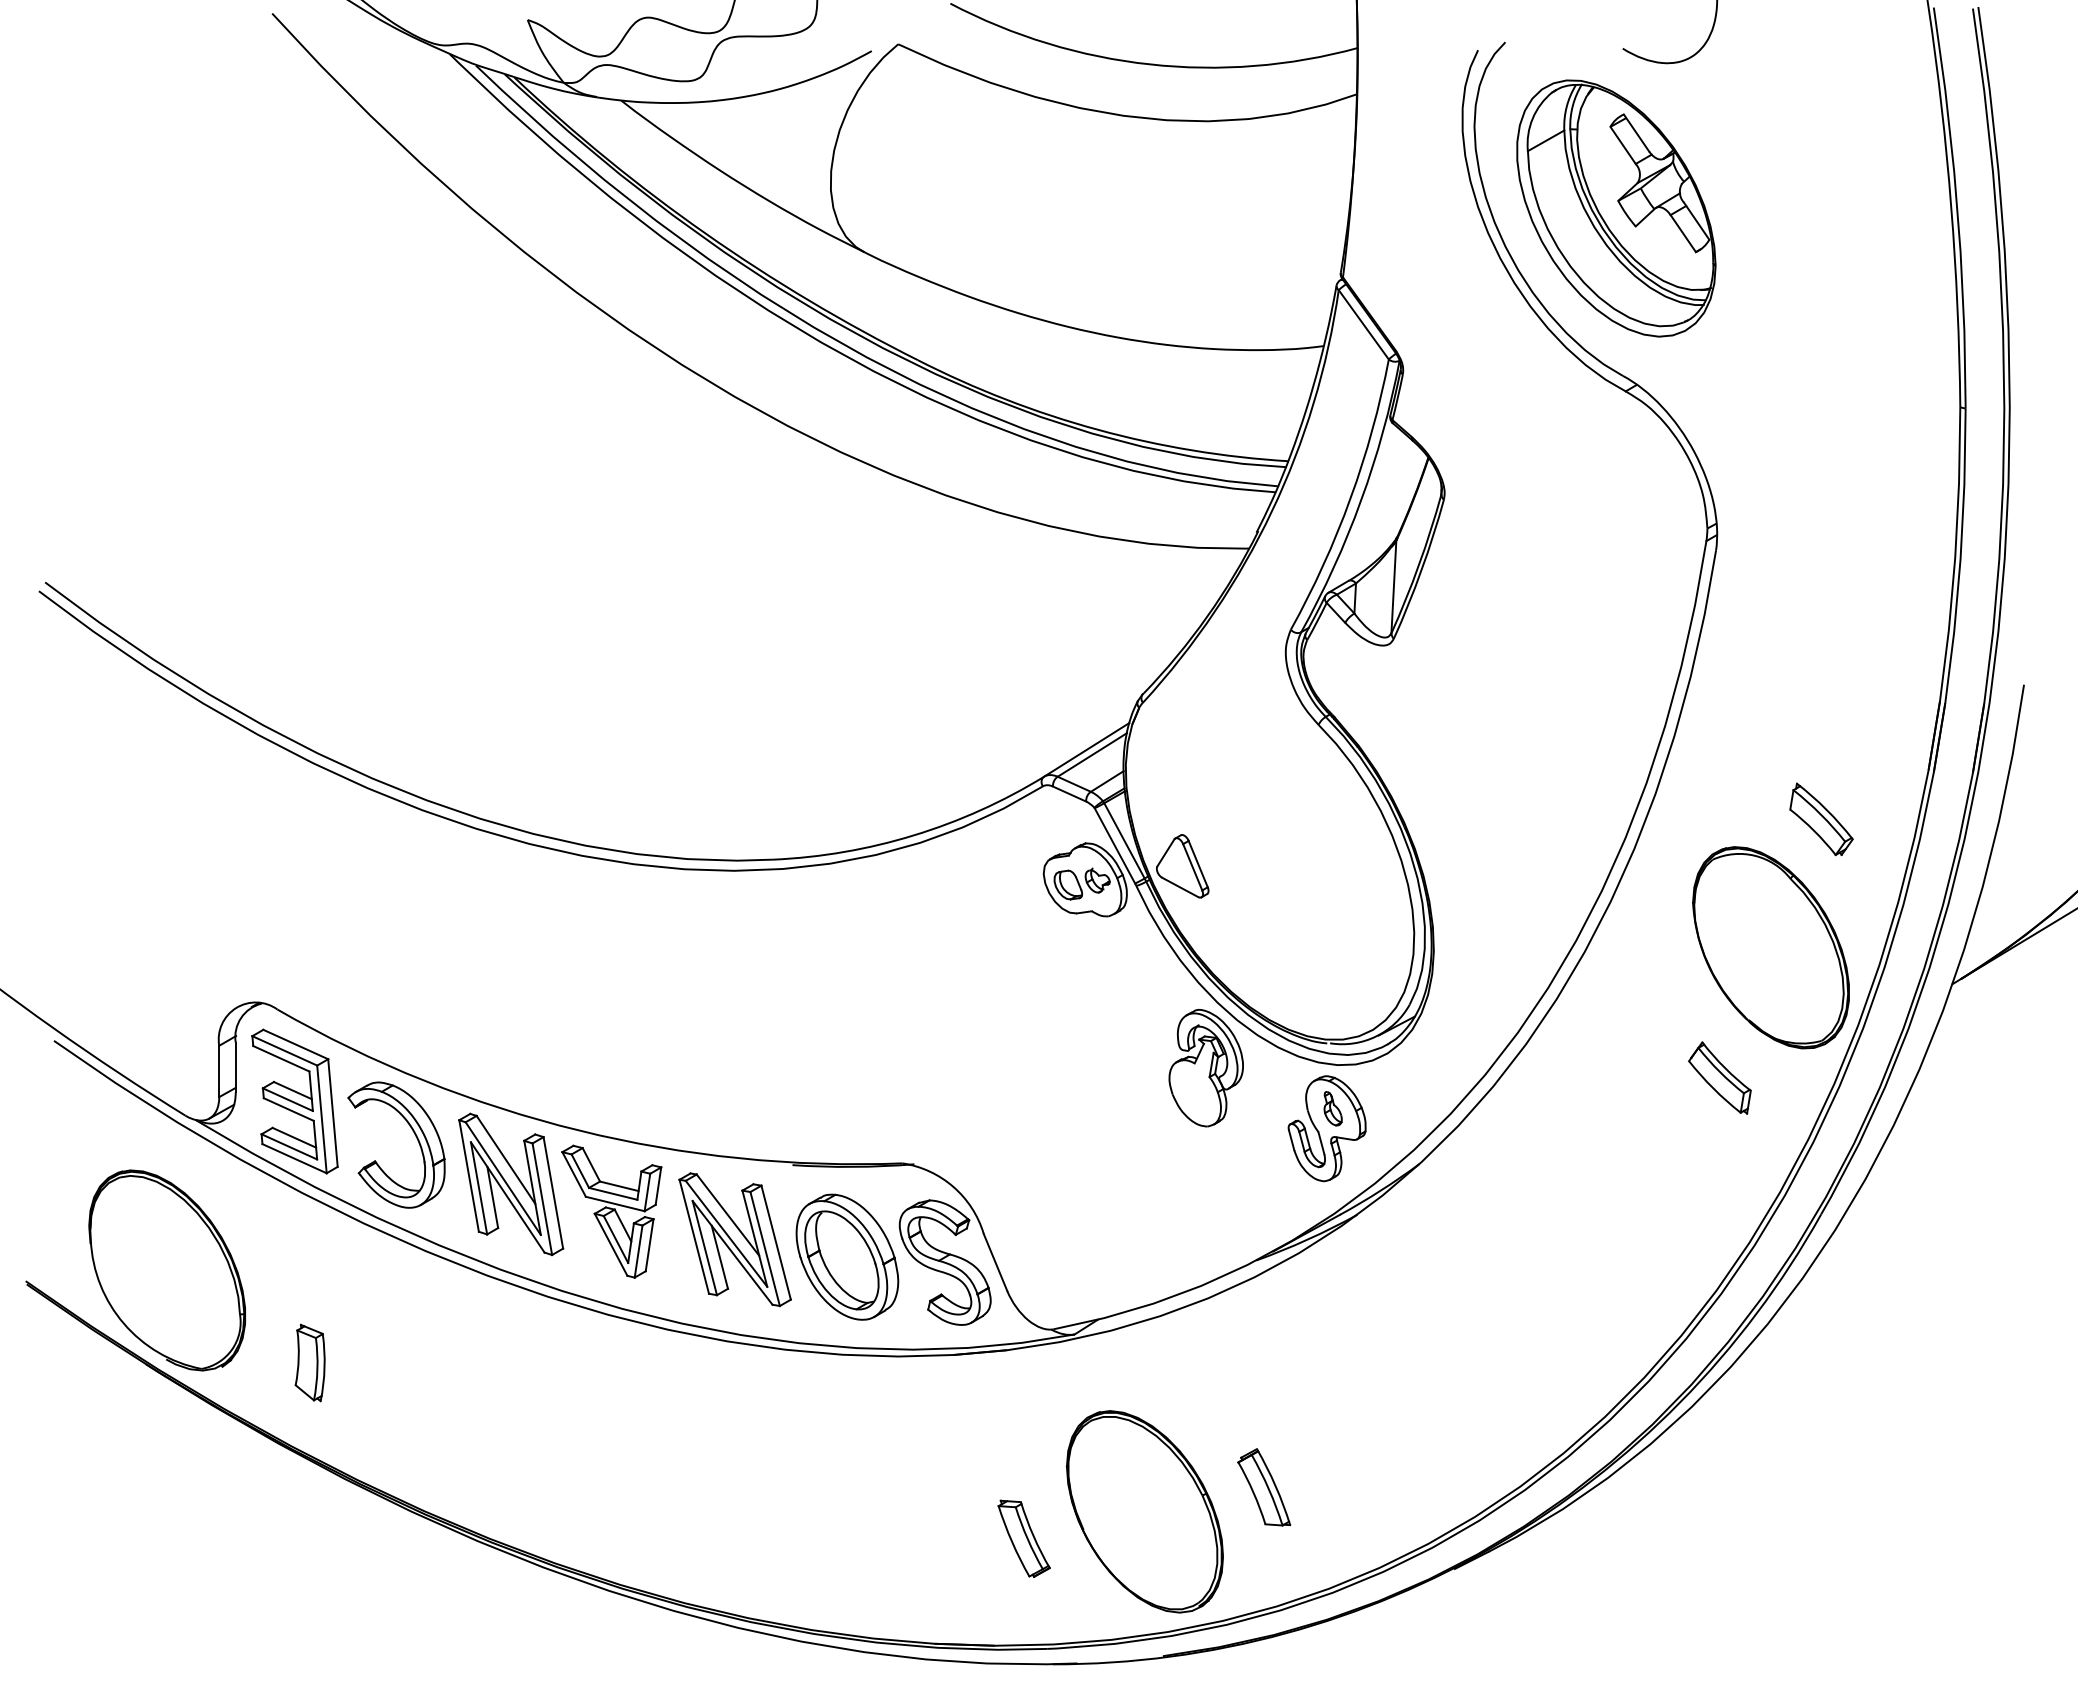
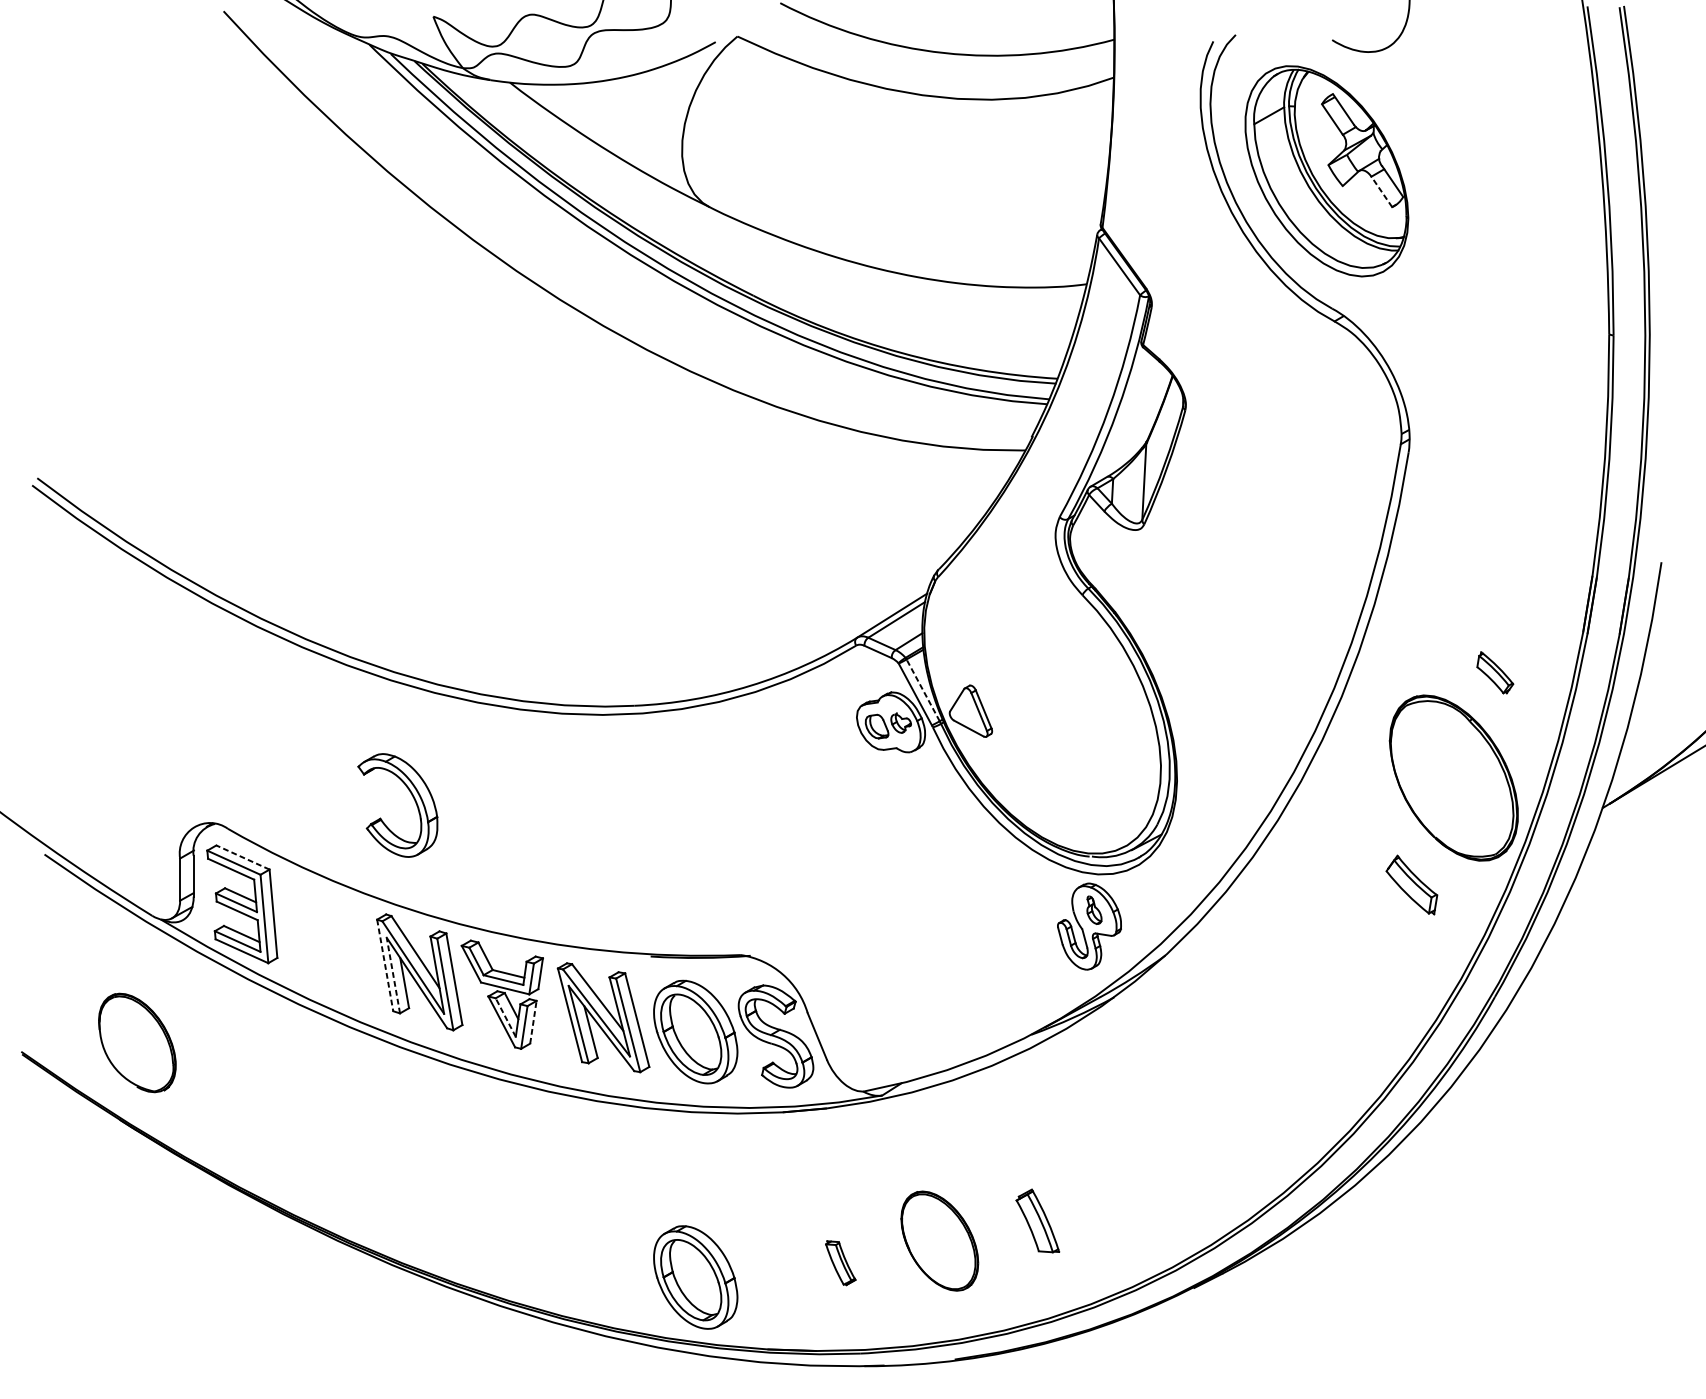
line: (1682, 233) -> (1381, 191), solid -> dashed
part: (1821, 819) -> (1495, 672), size x0.7
line: (1124, 840) -> (923, 690), solid -> dashed
line: (295, 1044) -> (242, 857), solid -> dashed
part: (1205, 1067) -> (989, 876), removed
part: (414, 1134) -> (412, 796), moved
line: (469, 1176) -> (385, 965), solid -> dashed
line: (479, 1188) -> (393, 975), solid -> dashed
line: (615, 1239) -> (505, 1017), solid -> dashed
line: (649, 1244) -> (533, 1021), solid -> dashed
part: (166, 1270) -> (136, 1043), size x0.6
part: (309, 1362) -> (254, 1118), removed
part: (1144, 1511) -> (939, 1240), size x0.6
part: (1023, 1538) -> (840, 1262), size x0.7
part: (847, 1555) -> (695, 1276), added

